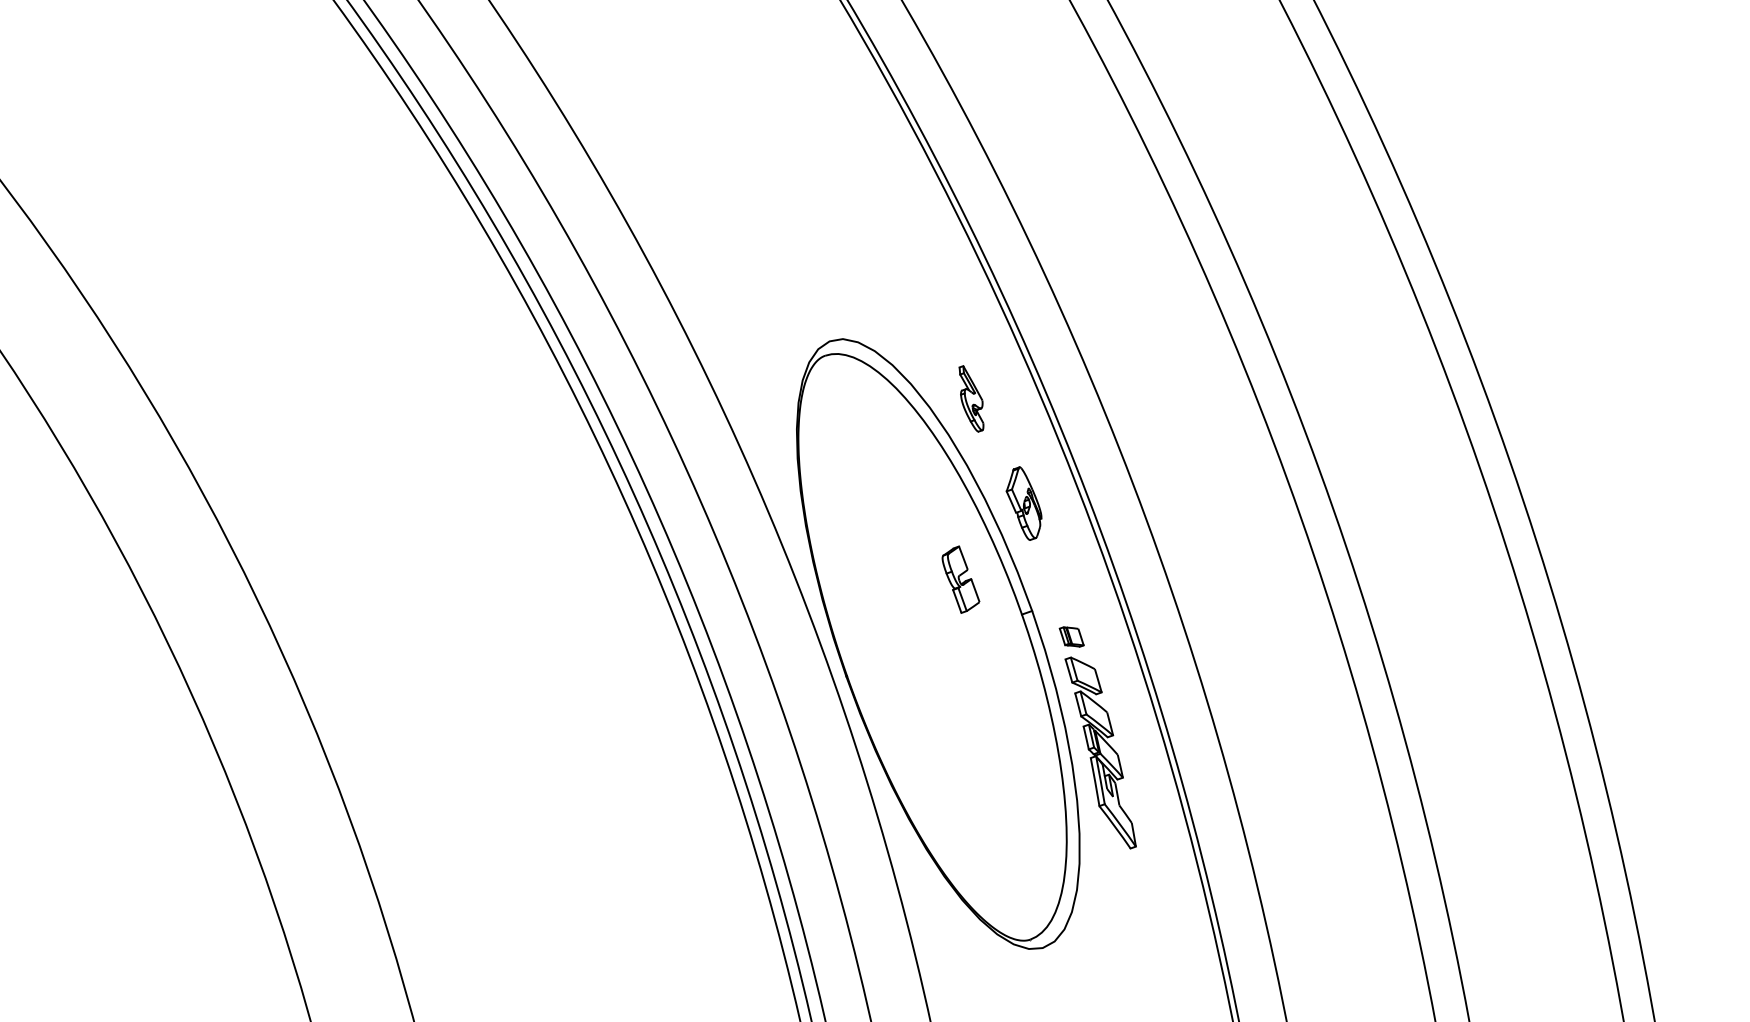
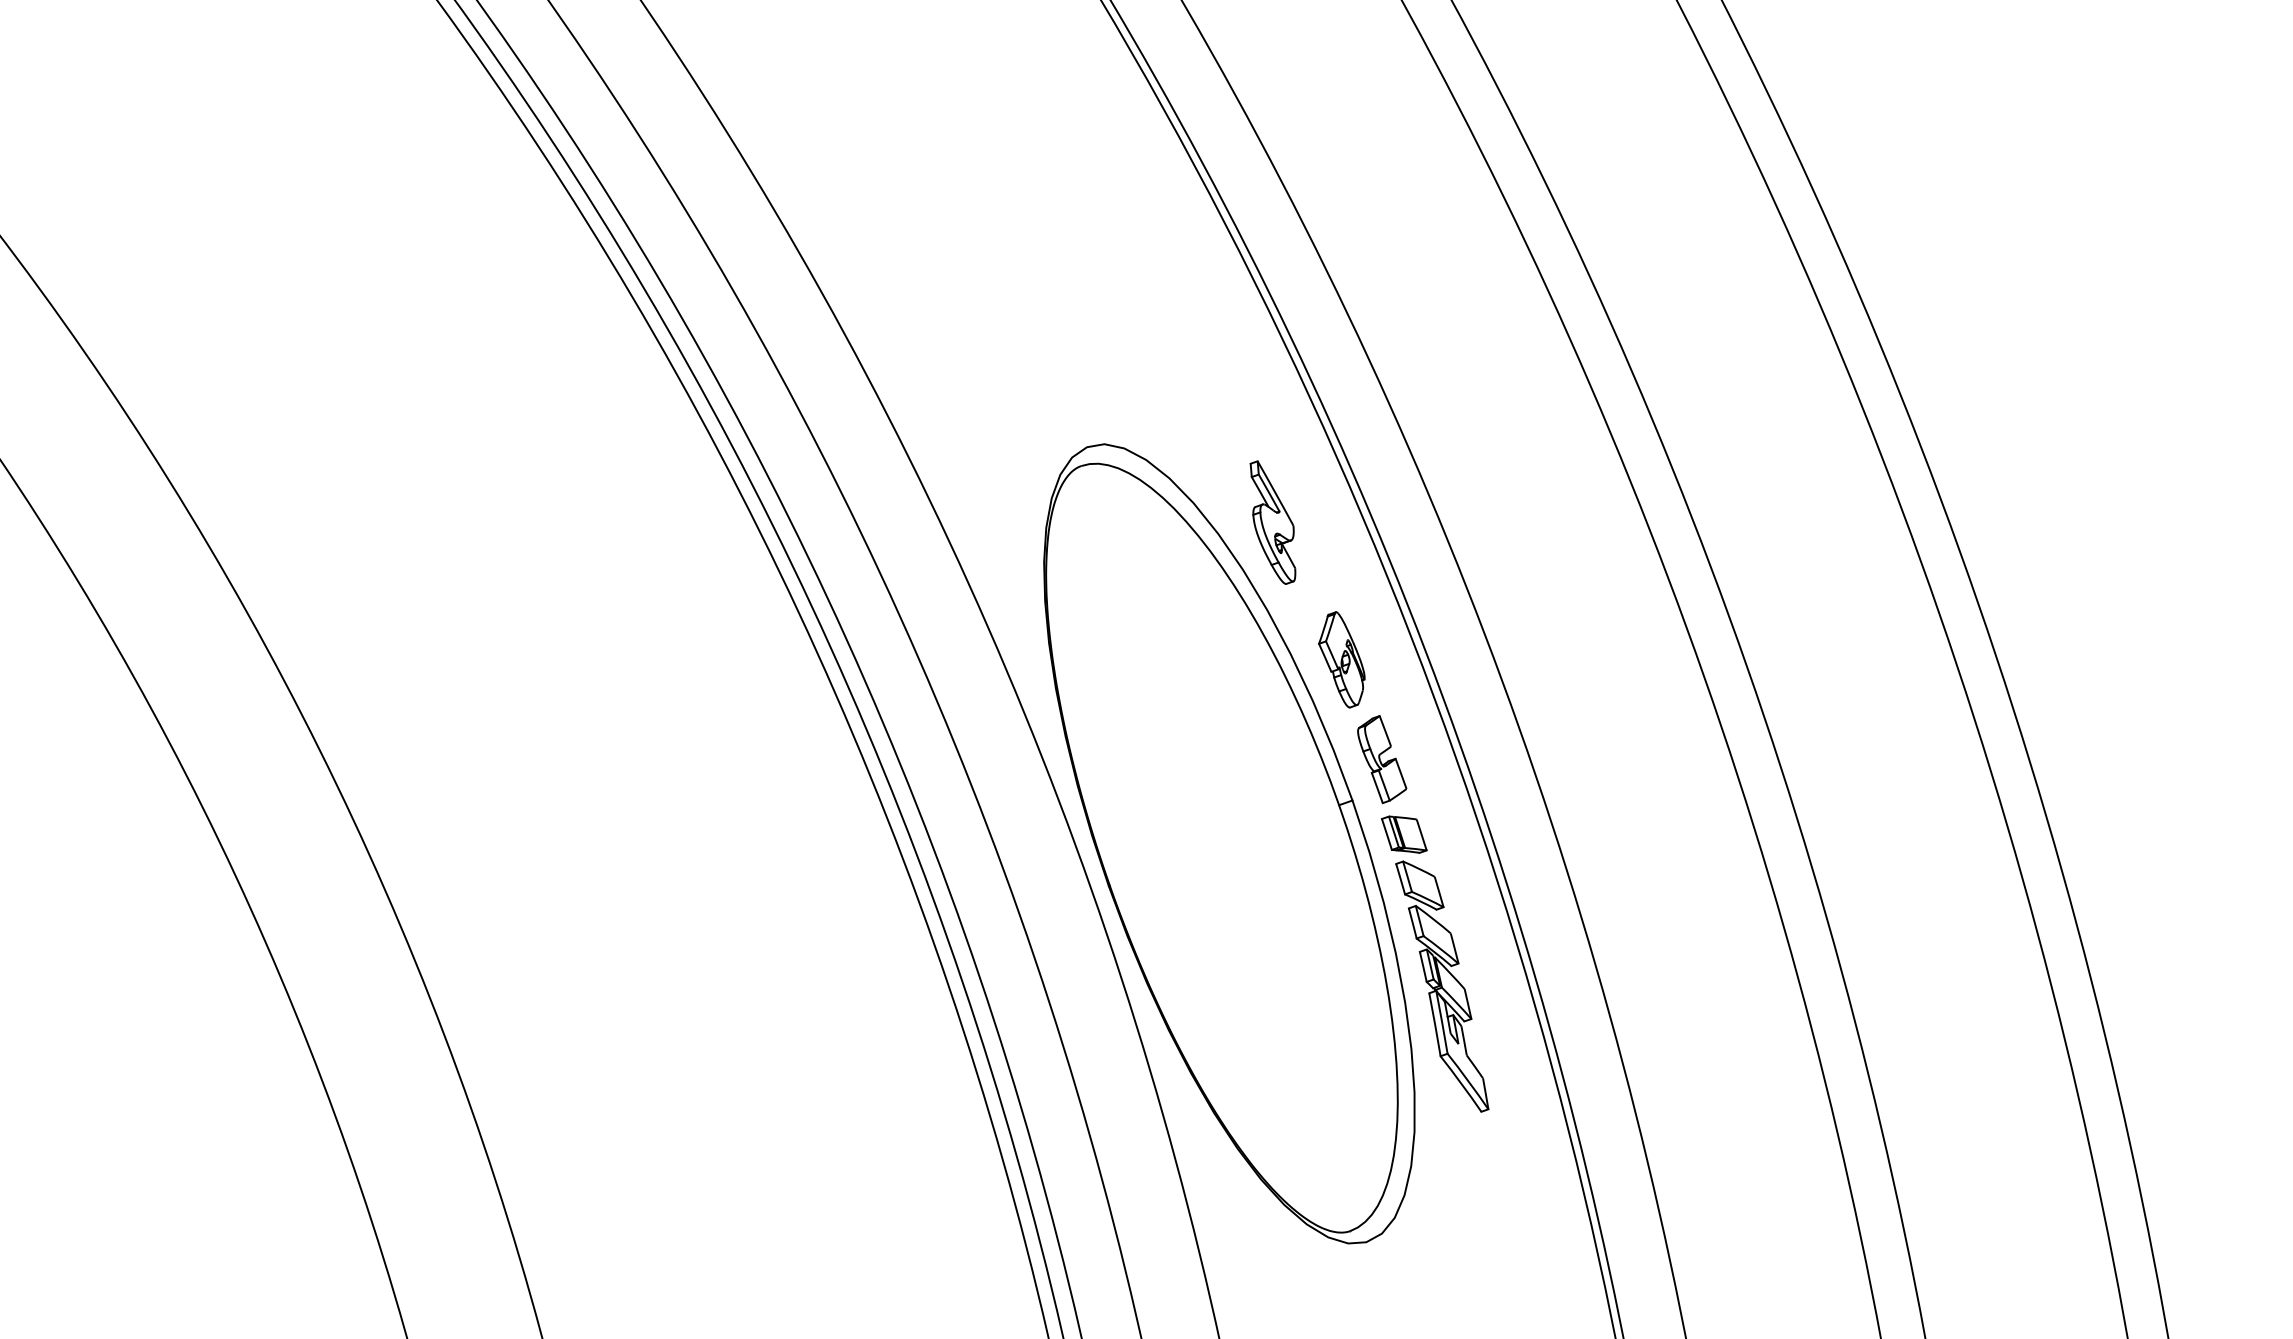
part: (971, 398) -> (1272, 522), size x1.43
part: (961, 579) -> (1382, 759), moved
part: (1071, 636) -> (1404, 834), size x1.43

